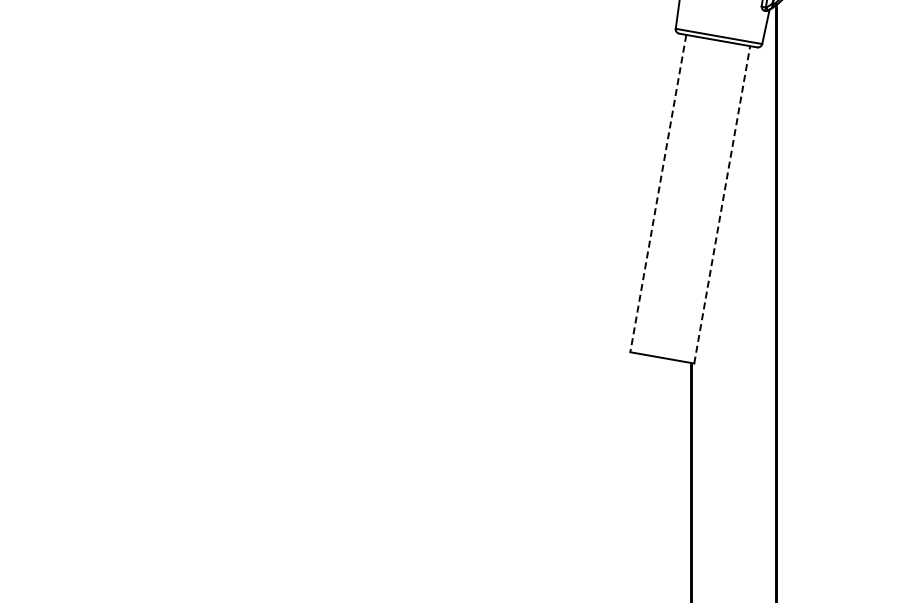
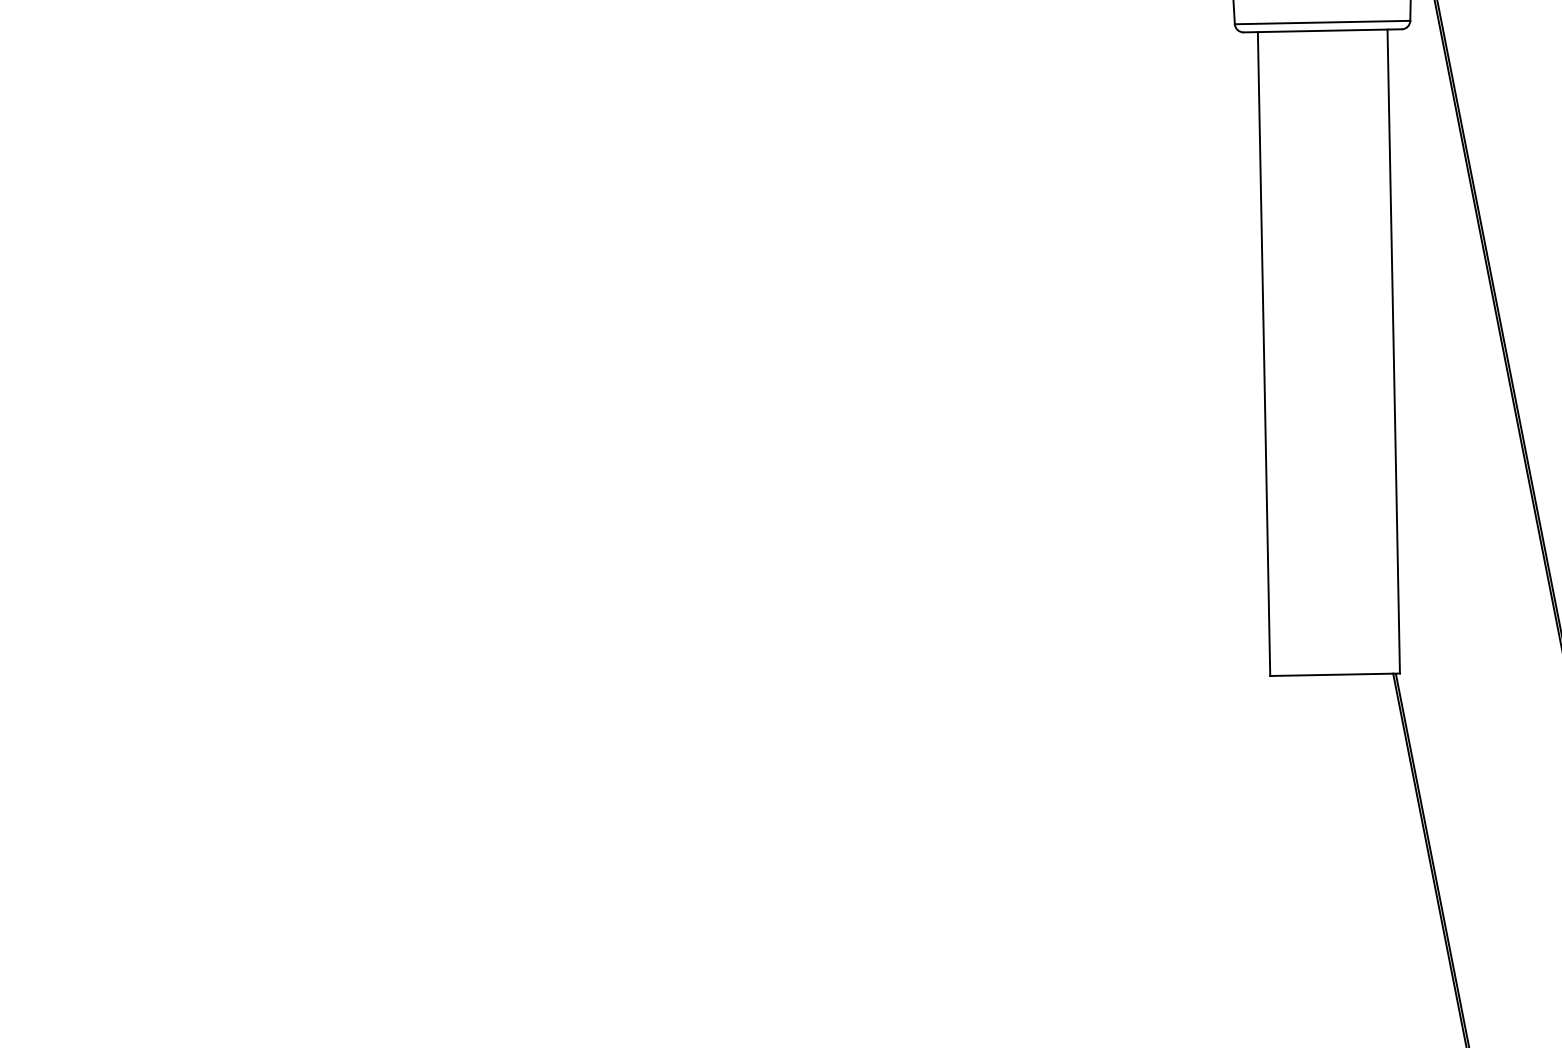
line: (658, 194) -> (1264, 355), dashed -> solid
line: (722, 204) -> (1394, 350), dashed -> solid

